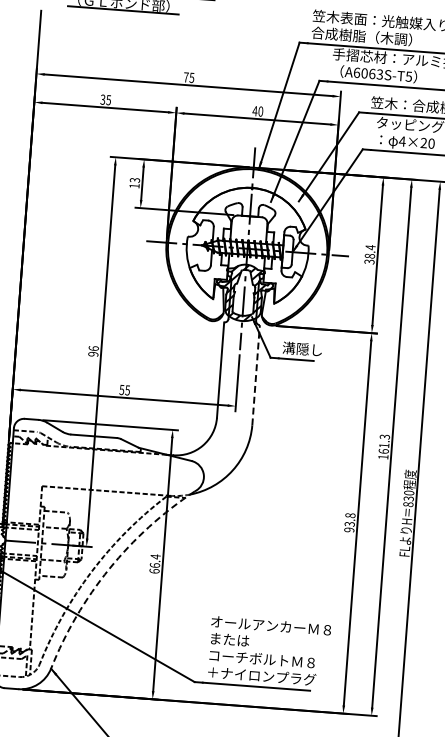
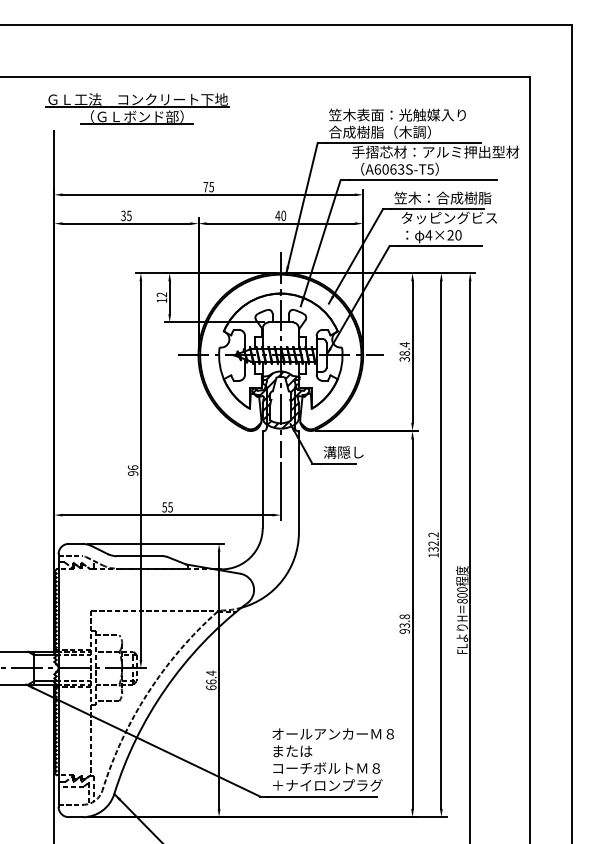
text: (135, 180) -> (162, 294), 13 -> 12
line: (255, 375) -> (298, 482), dashed -> solid
text: (384, 443) -> (433, 541), 161.3 -> 132.2
text: (408, 498) -> (462, 595), 830 -> 800
arc: (109, 568) -> (165, 688), dashed -> solid

